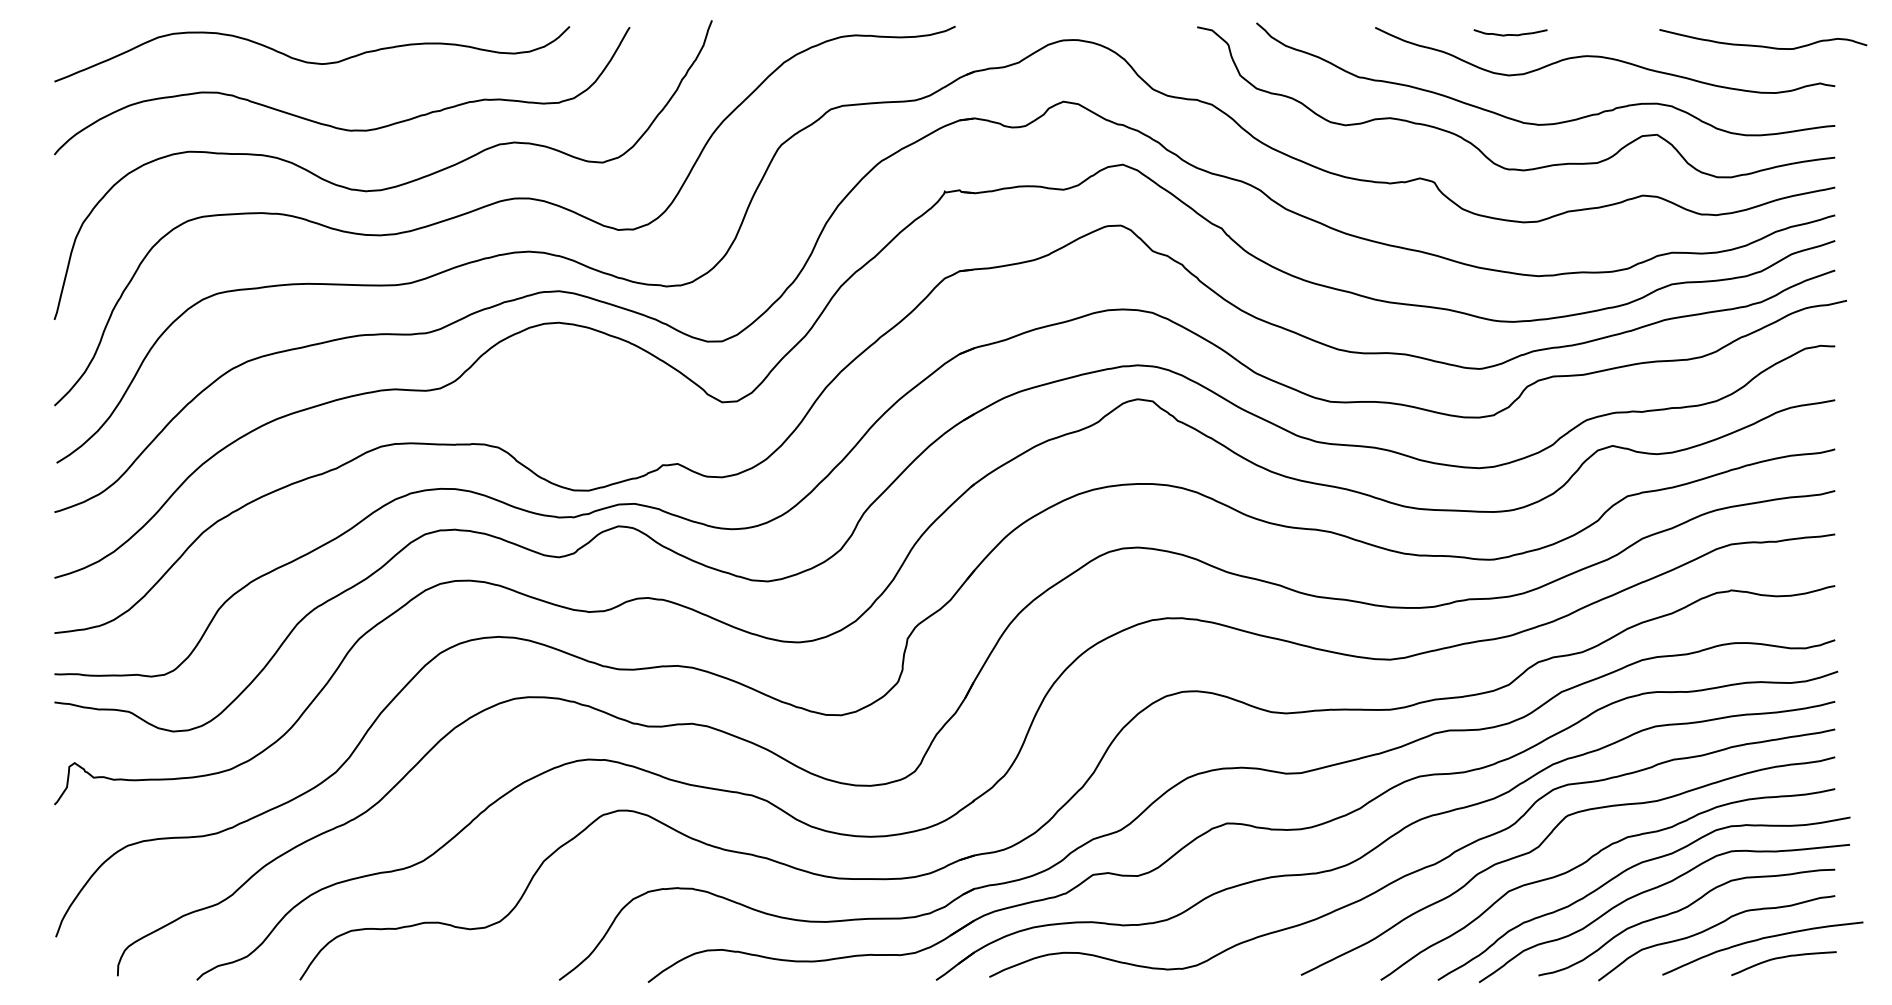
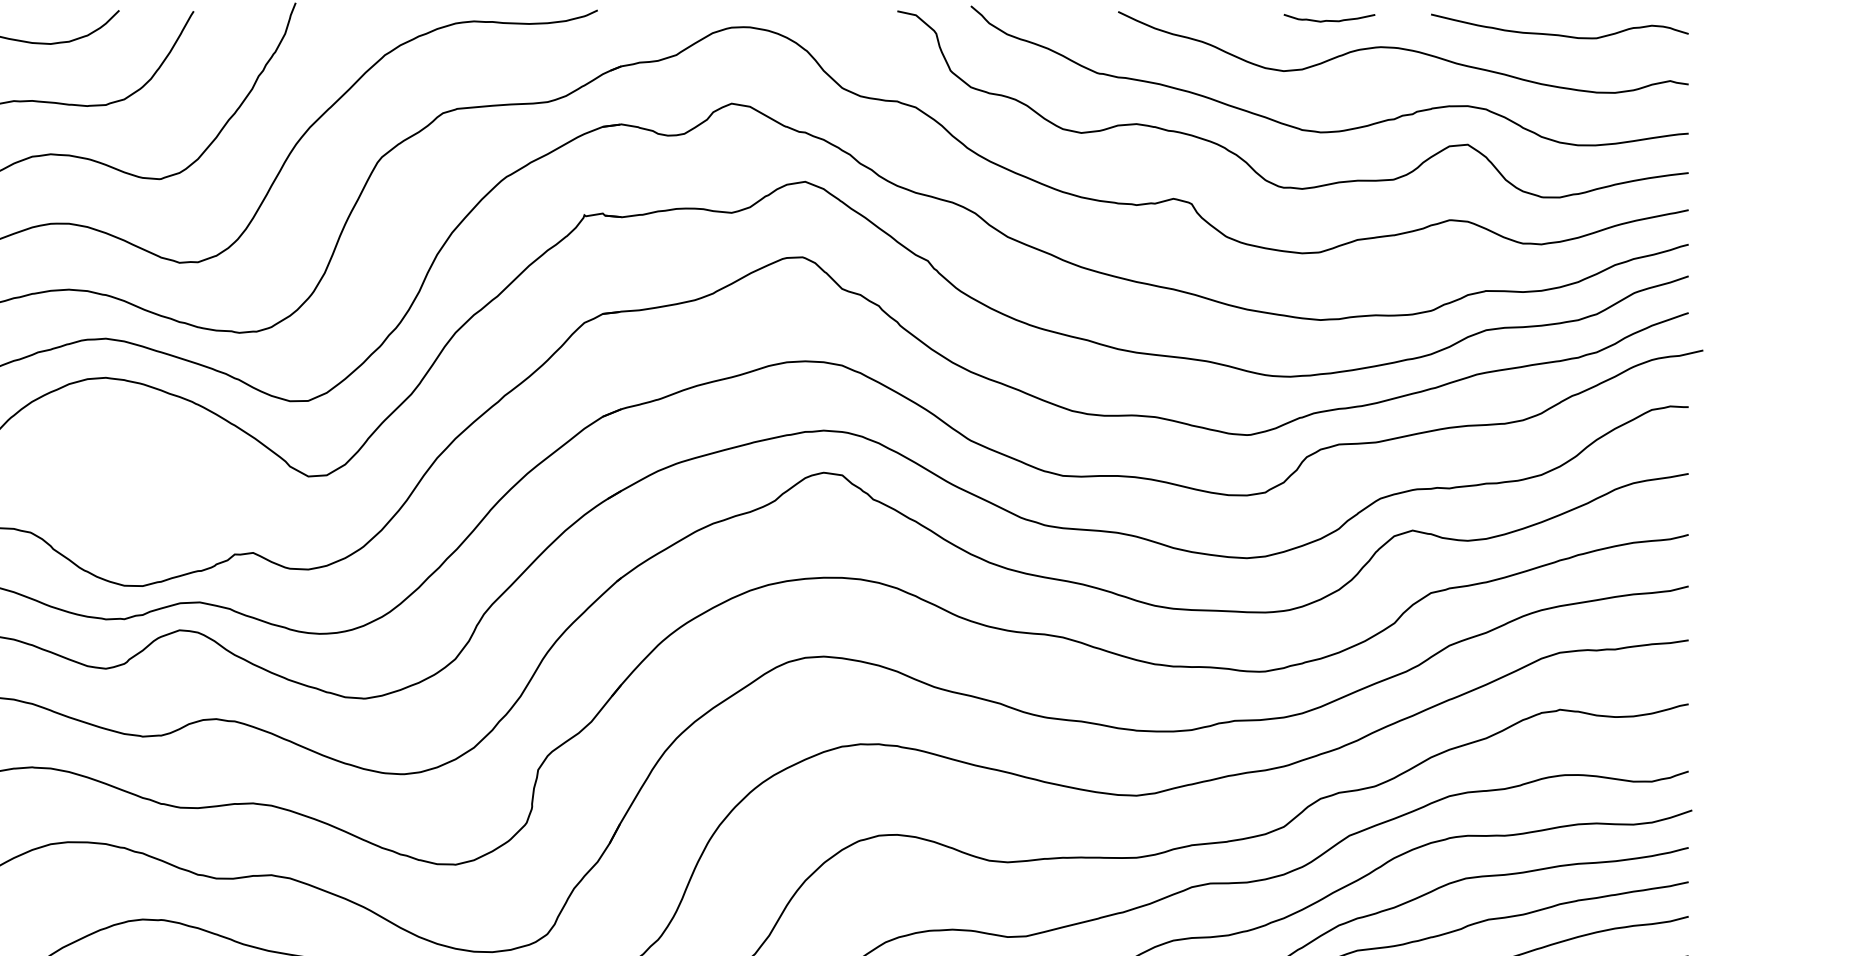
curve: (1510, 34) -> (1329, 20), moved
curve: (1763, 45) -> (1560, 33), moved

